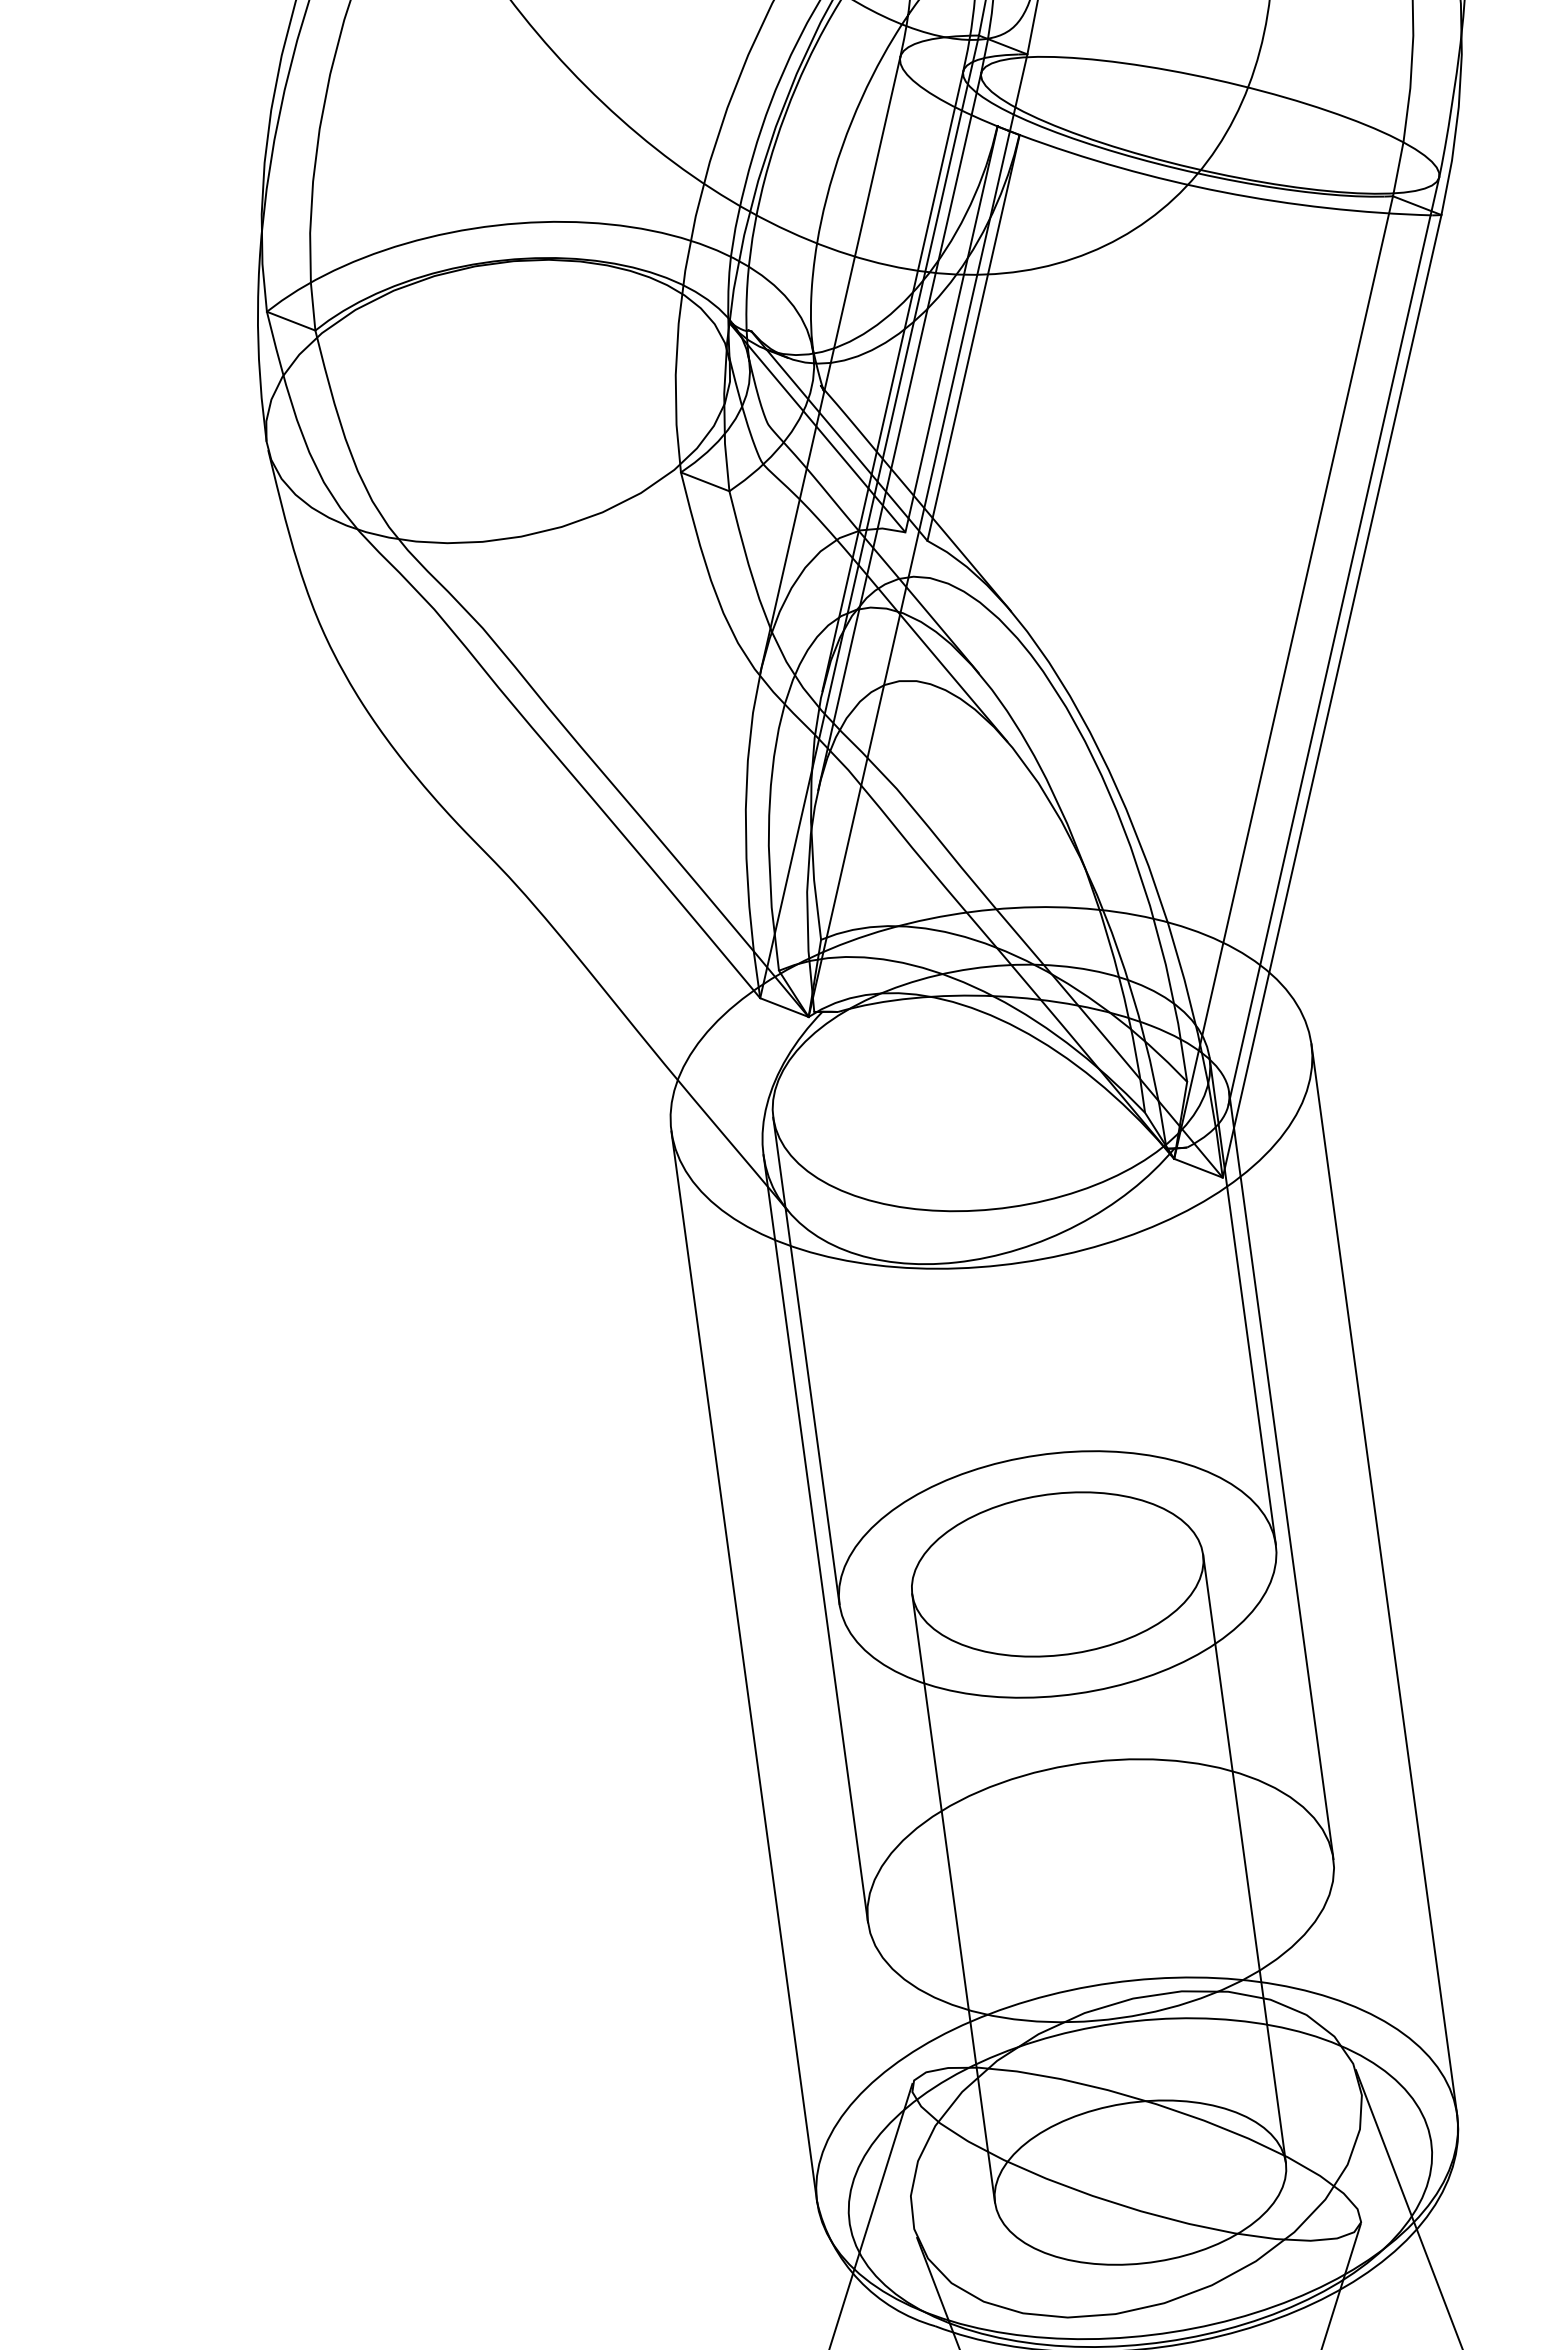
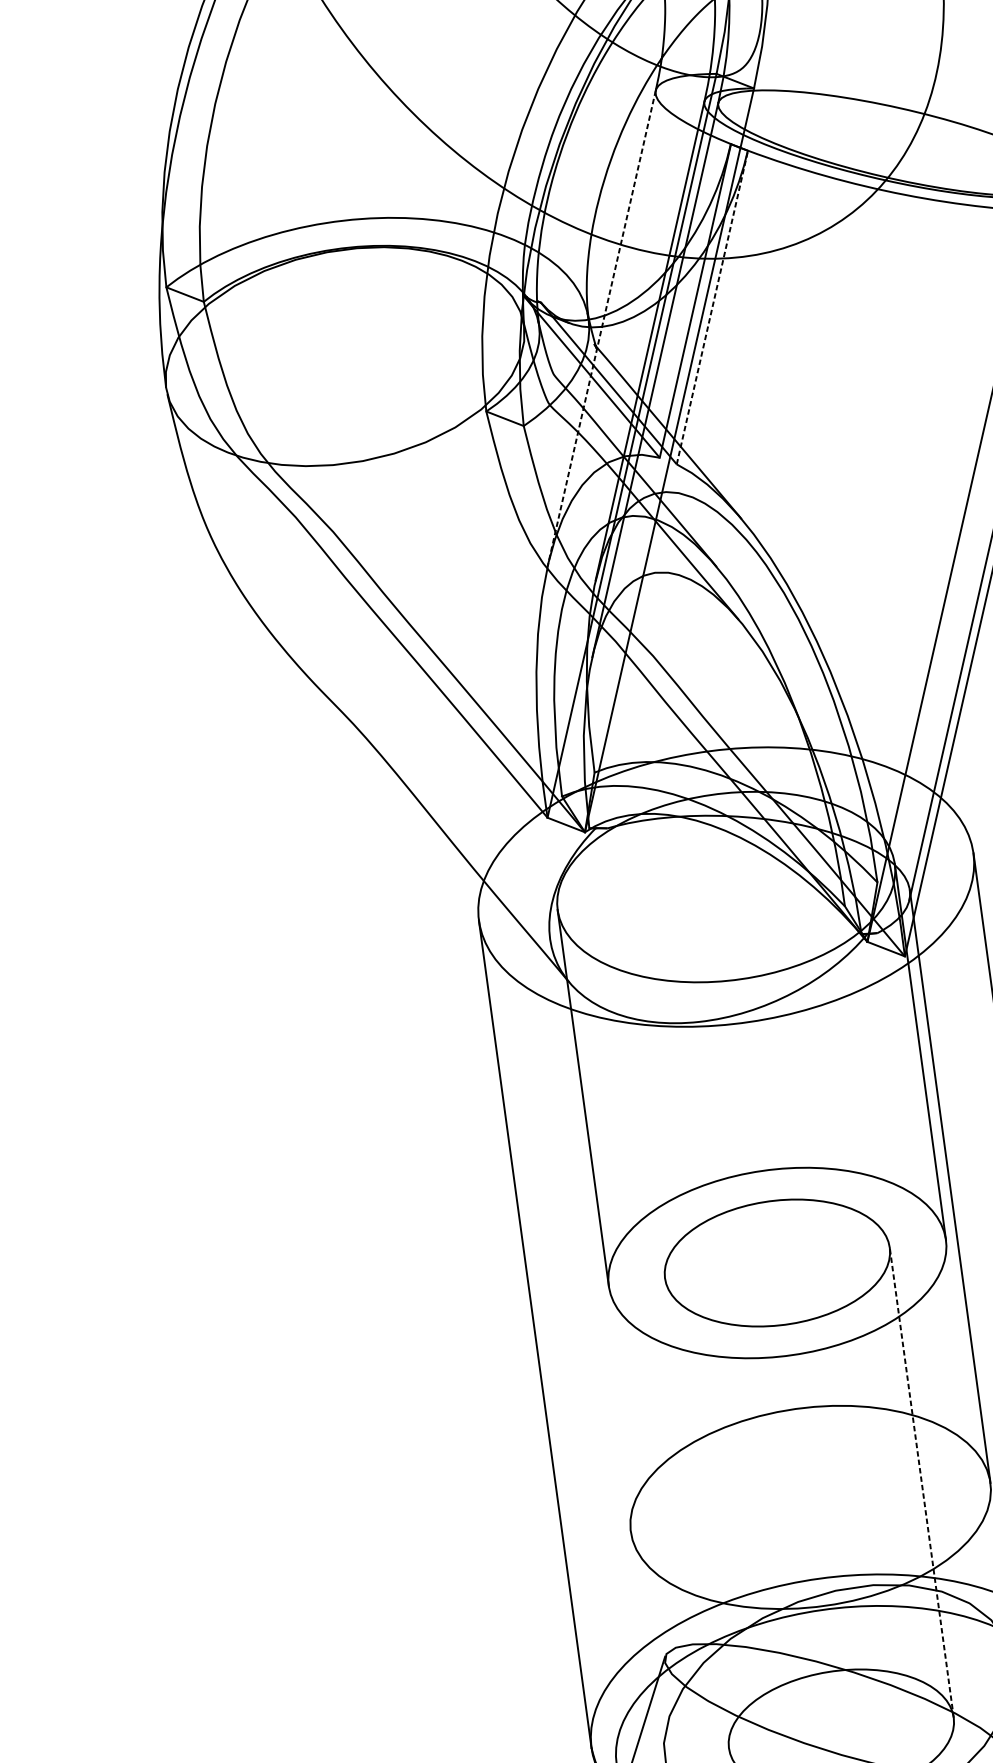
line: (973, 337) -> (712, 307), solid -> dashed
line: (830, 364) -> (601, 328), solid -> dashed
line: (815, 1538) -> (590, 1235), removed
line: (1244, 1858) -> (921, 1482), solid -> dashed
line: (953, 1898) -> (696, 1513), removed

